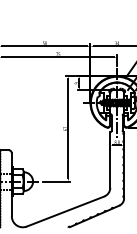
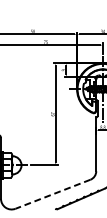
line: (65, 211) -> (52, 194), solid -> dashed

